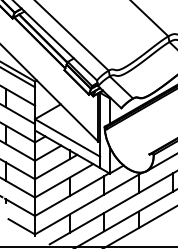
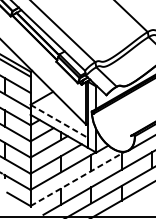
line: (67, 137) -> (59, 120), solid -> dashed
line: (88, 203) -> (77, 178), solid -> dashed

